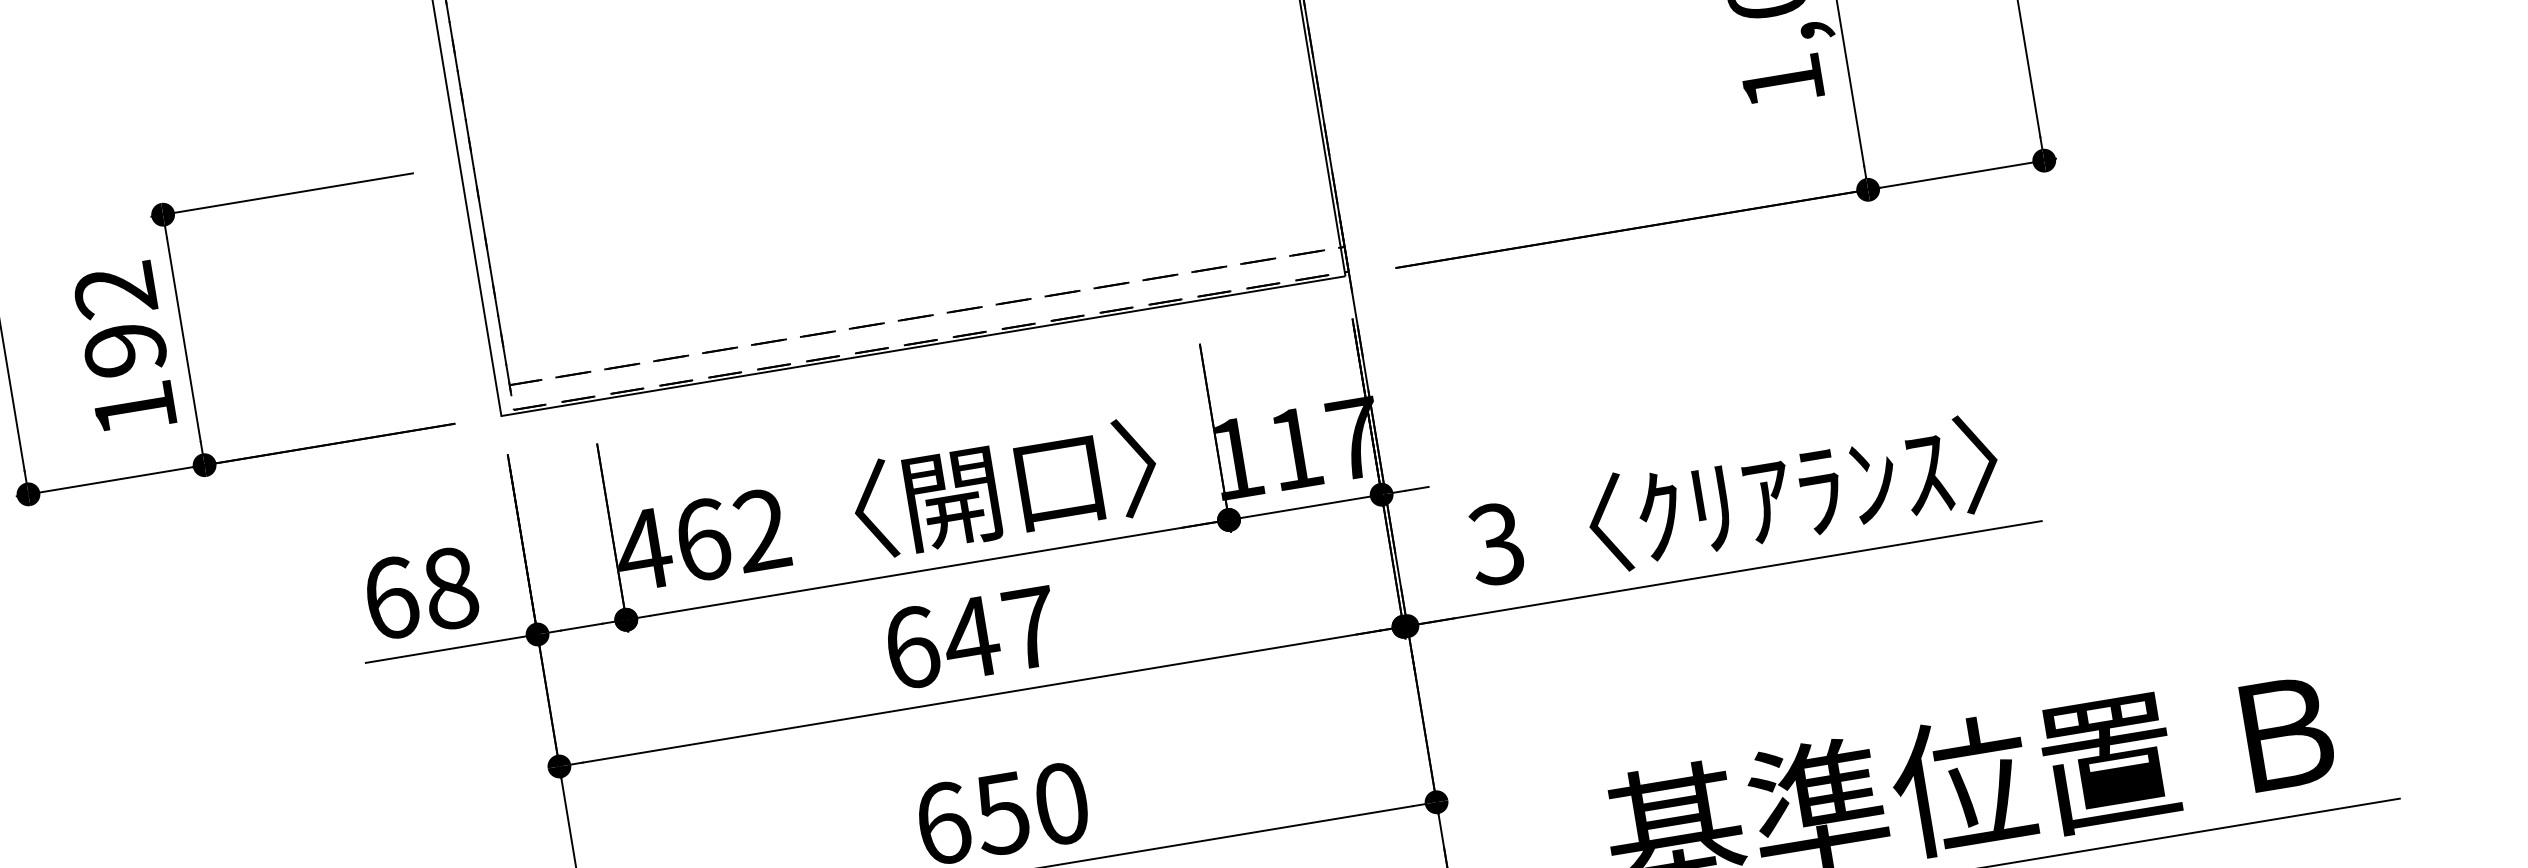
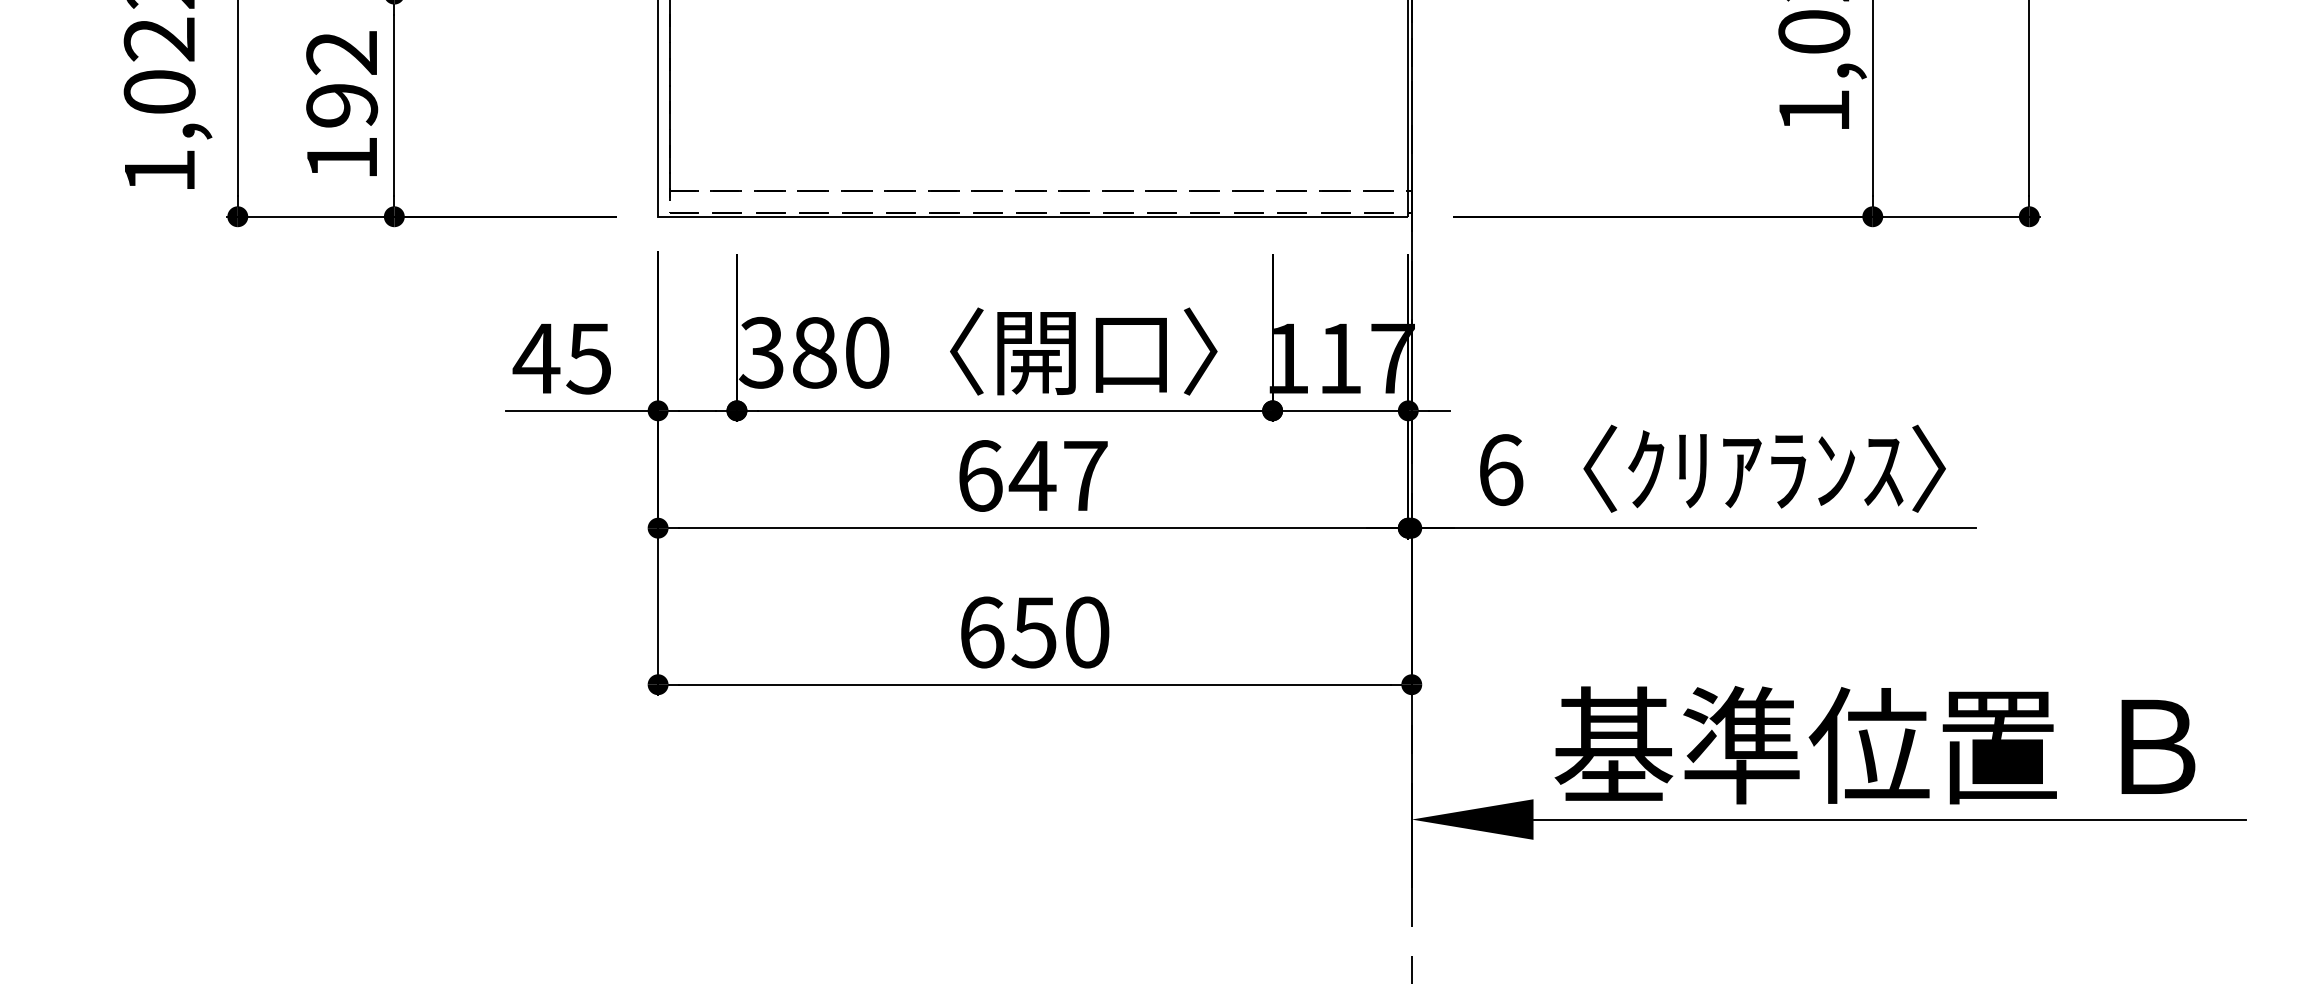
text: (701, 539) -> (813, 352), 462 -> 380
text: (1496, 544) -> (1500, 470), 3 -> 6
text: (419, 593) -> (561, 358), 68 -> 45

